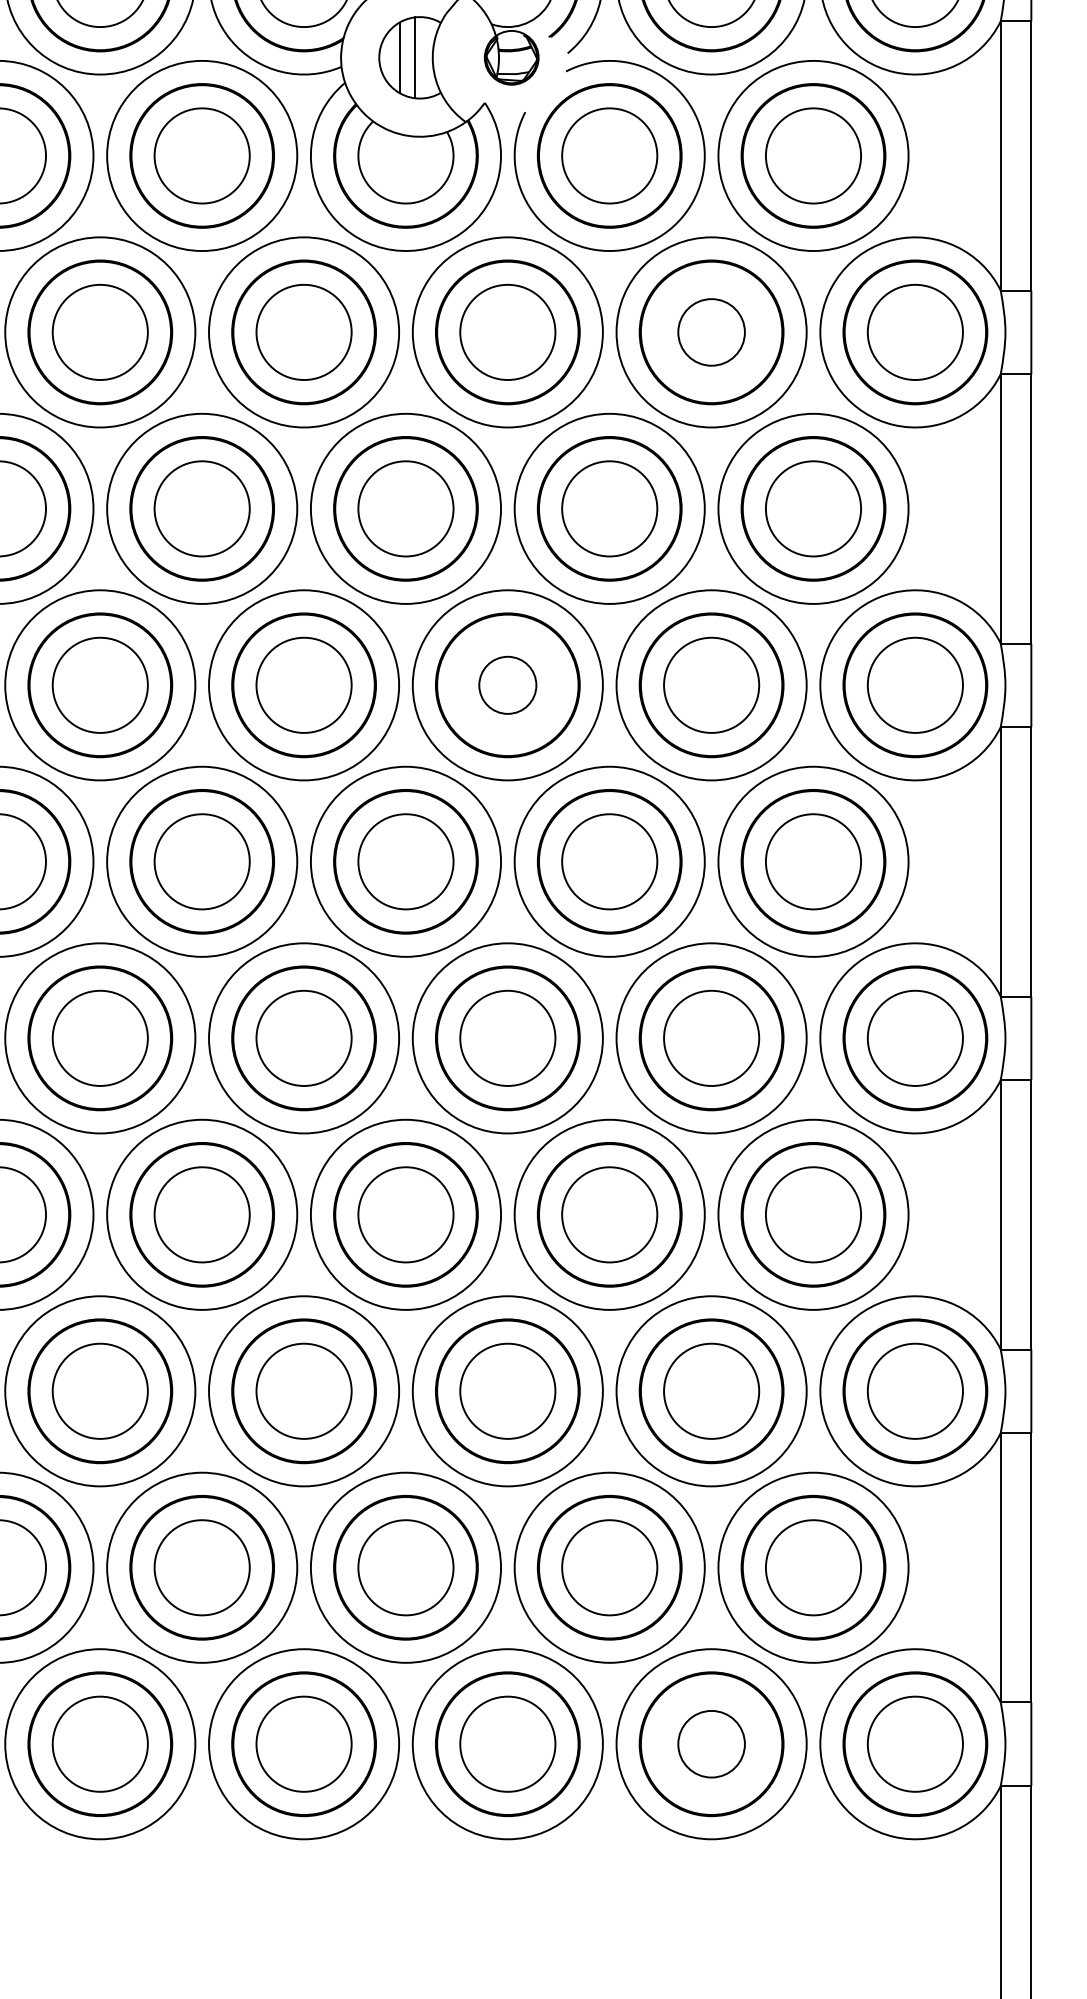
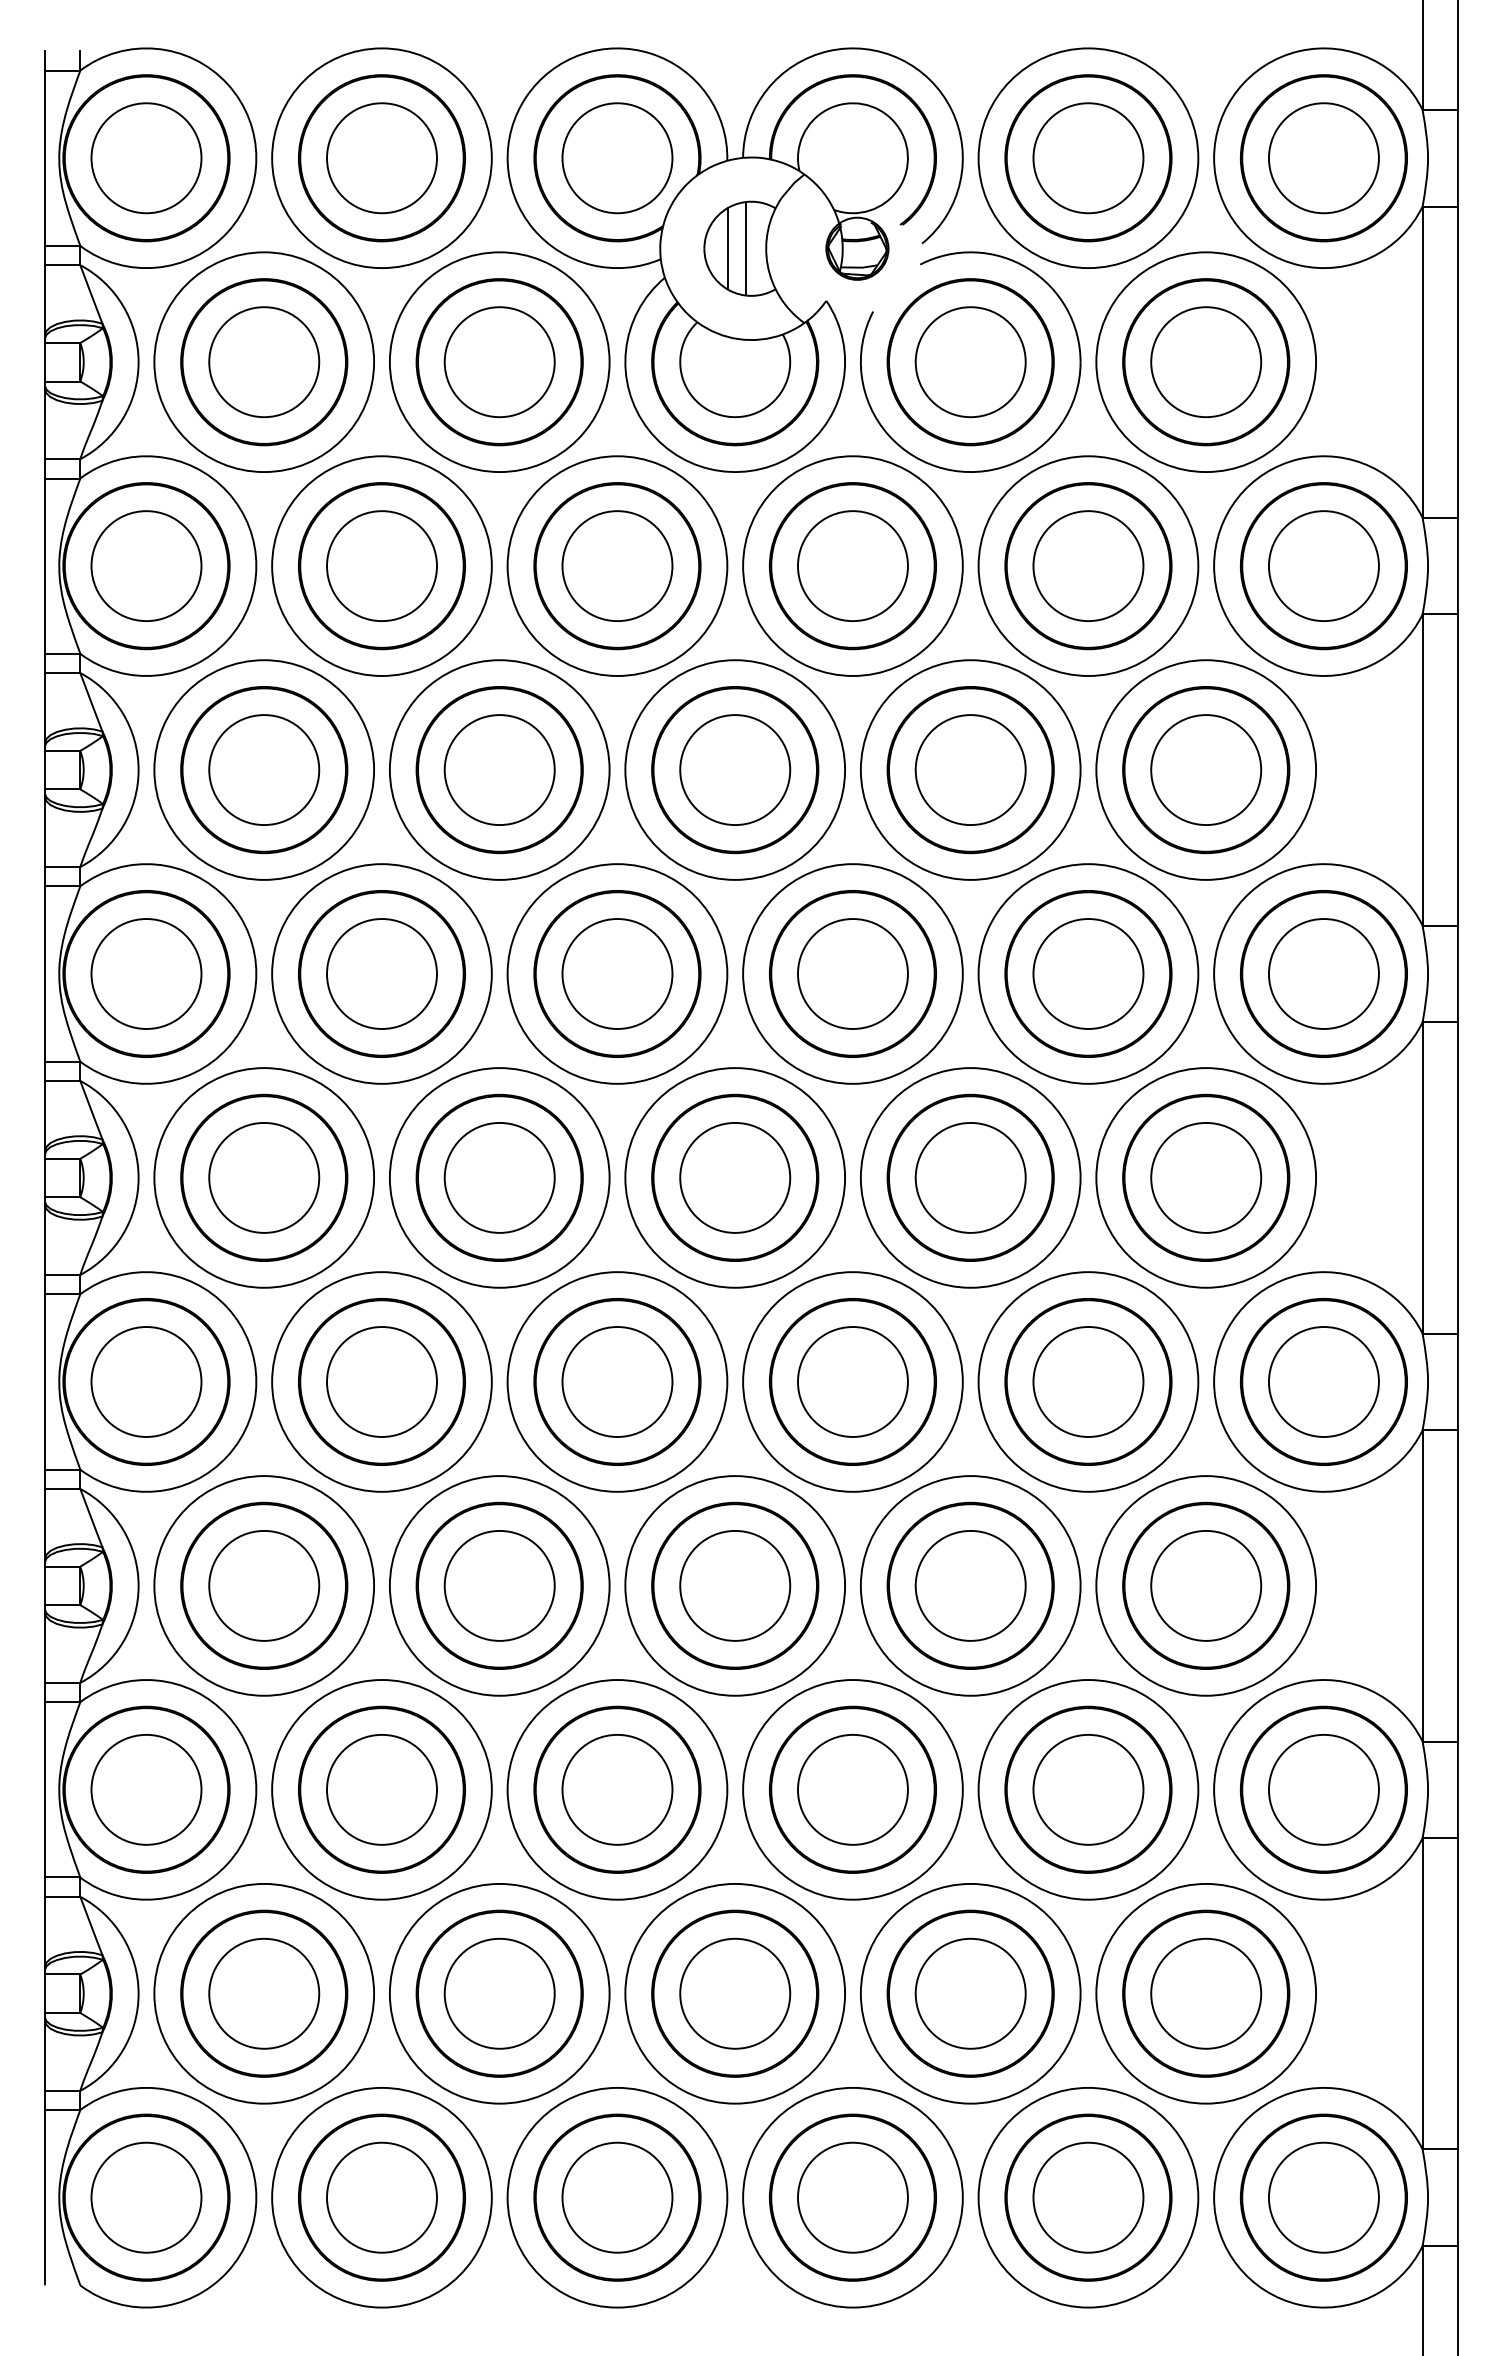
circle: (711, 332) -> (1088, 566), size x1.43
circle: (507, 684) -> (852, 973), size x1.67
circle: (711, 1744) -> (1088, 2197), size x1.43

